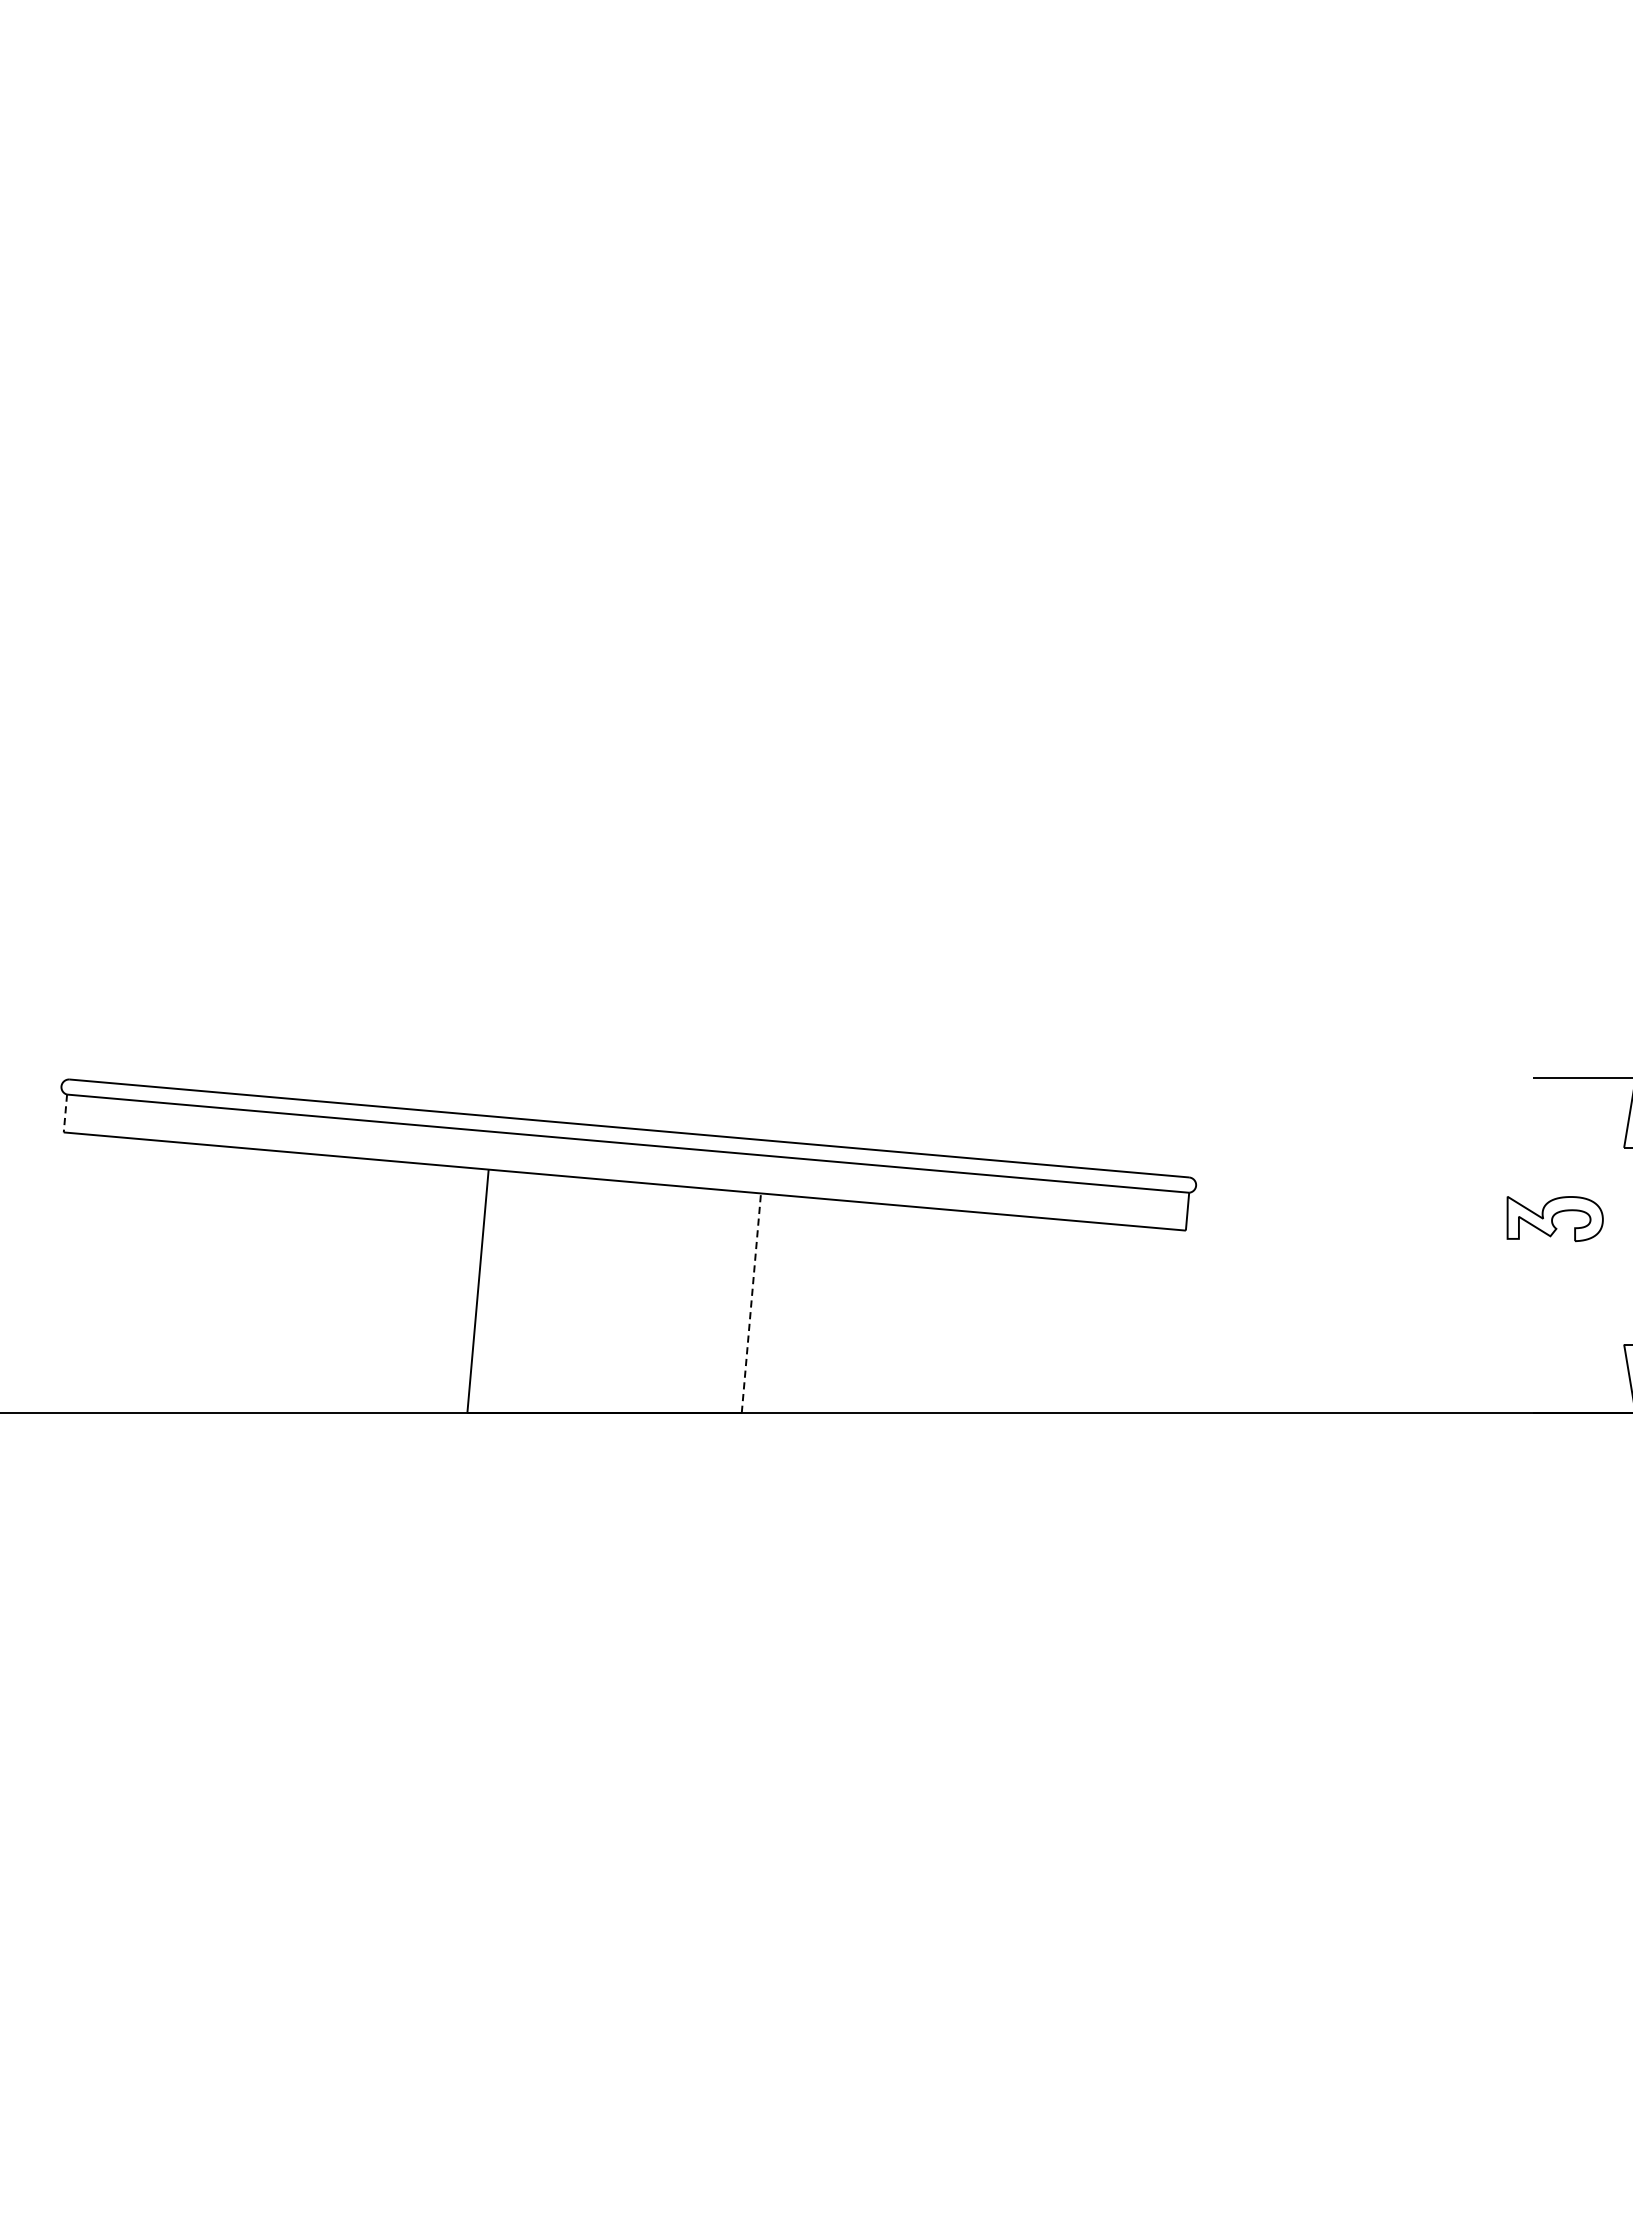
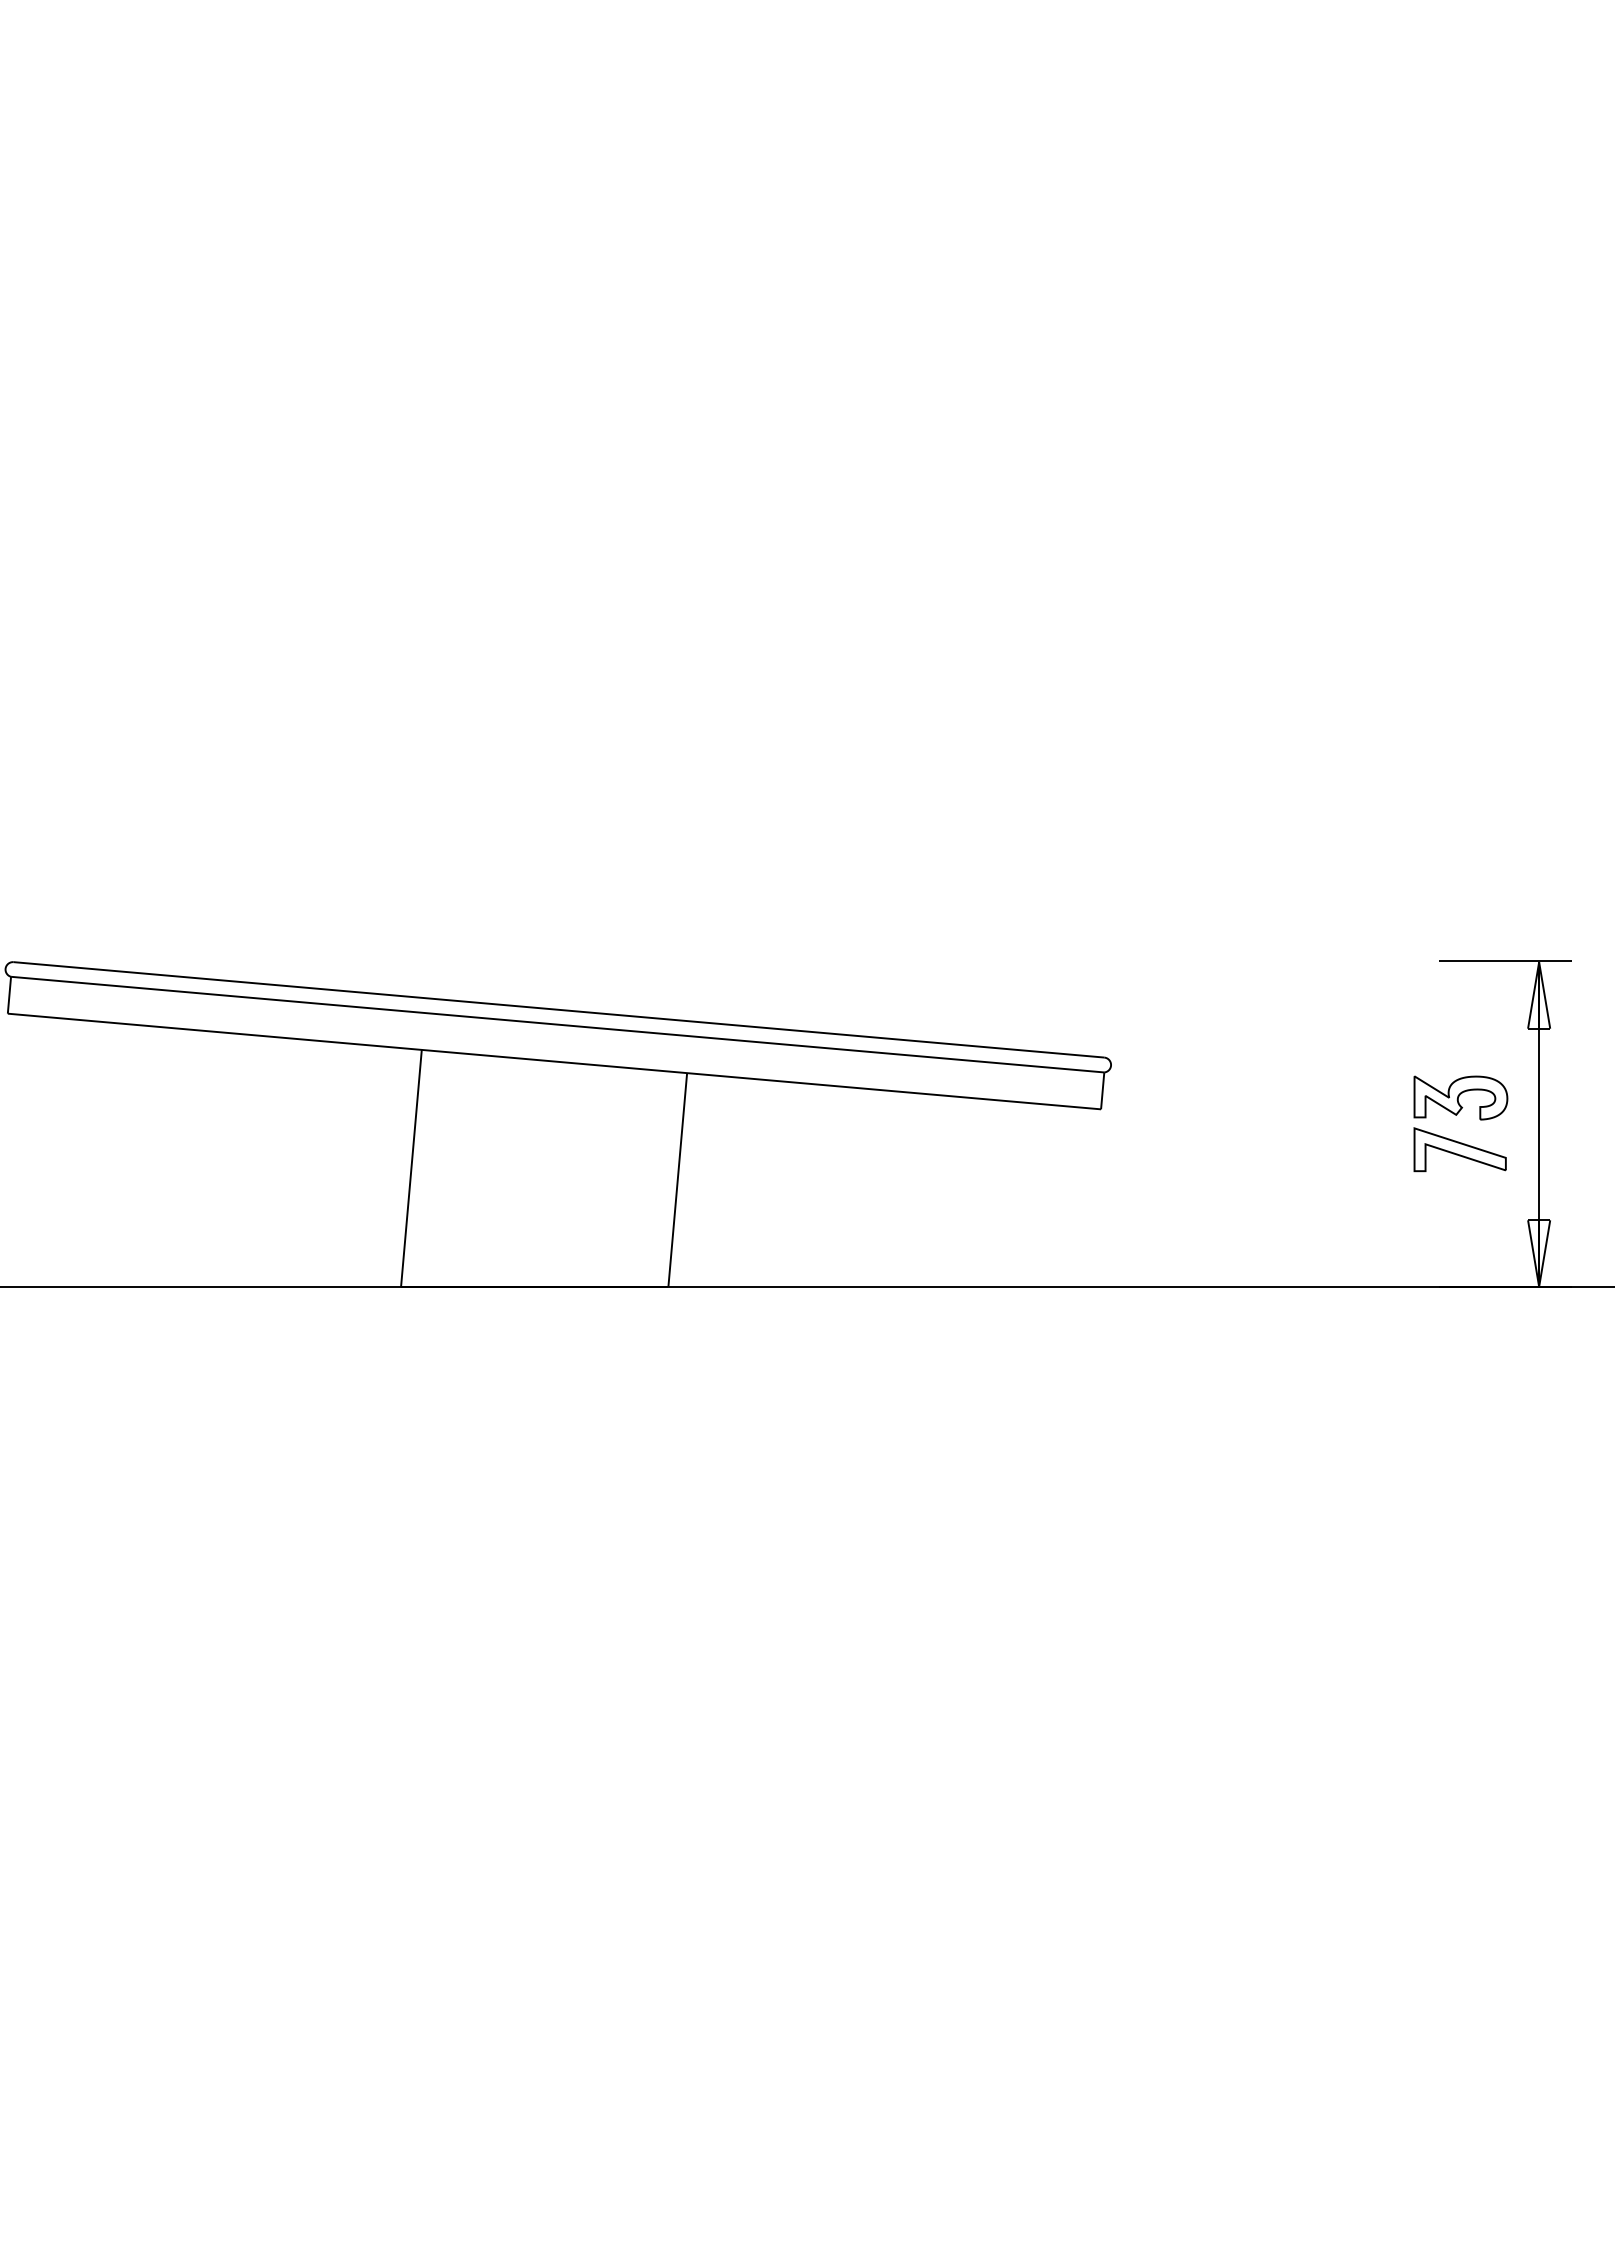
line: (65, 1113) -> (9, 995), dashed -> solid
part: (1553, 1271) -> (1459, 1149), added
line: (751, 1302) -> (677, 1179), dashed -> solid

